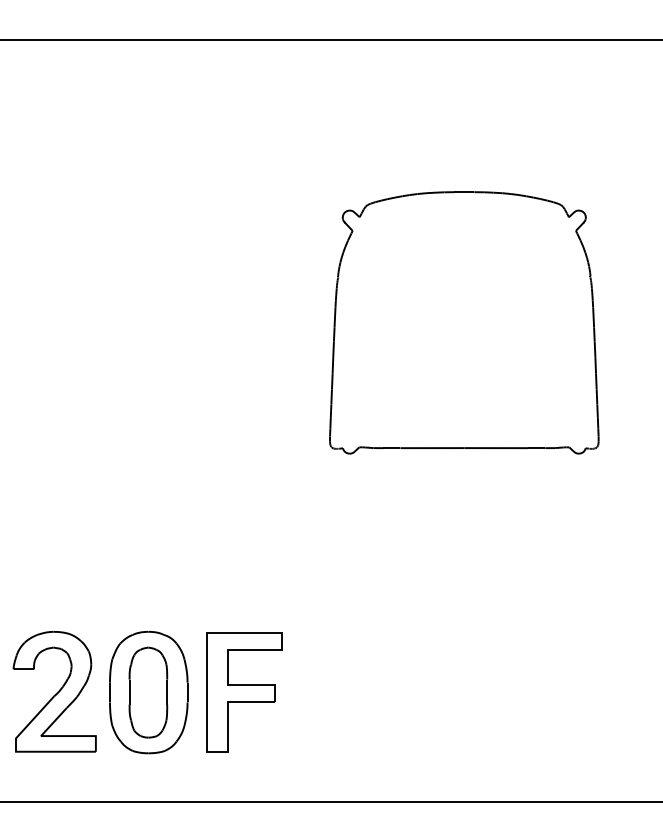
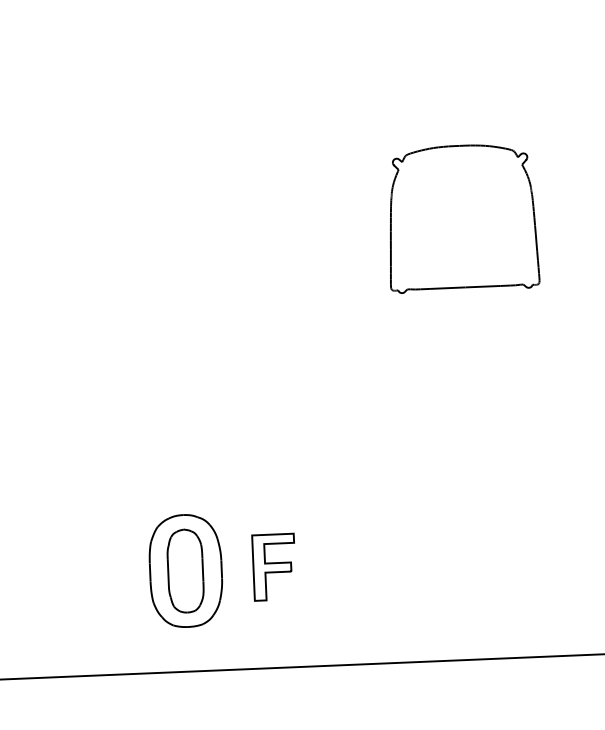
part: (464, 322) -> (462, 217), size x0.6
part: (54, 691) -> (99, 573), removed
part: (244, 692) -> (274, 567), size x0.6

